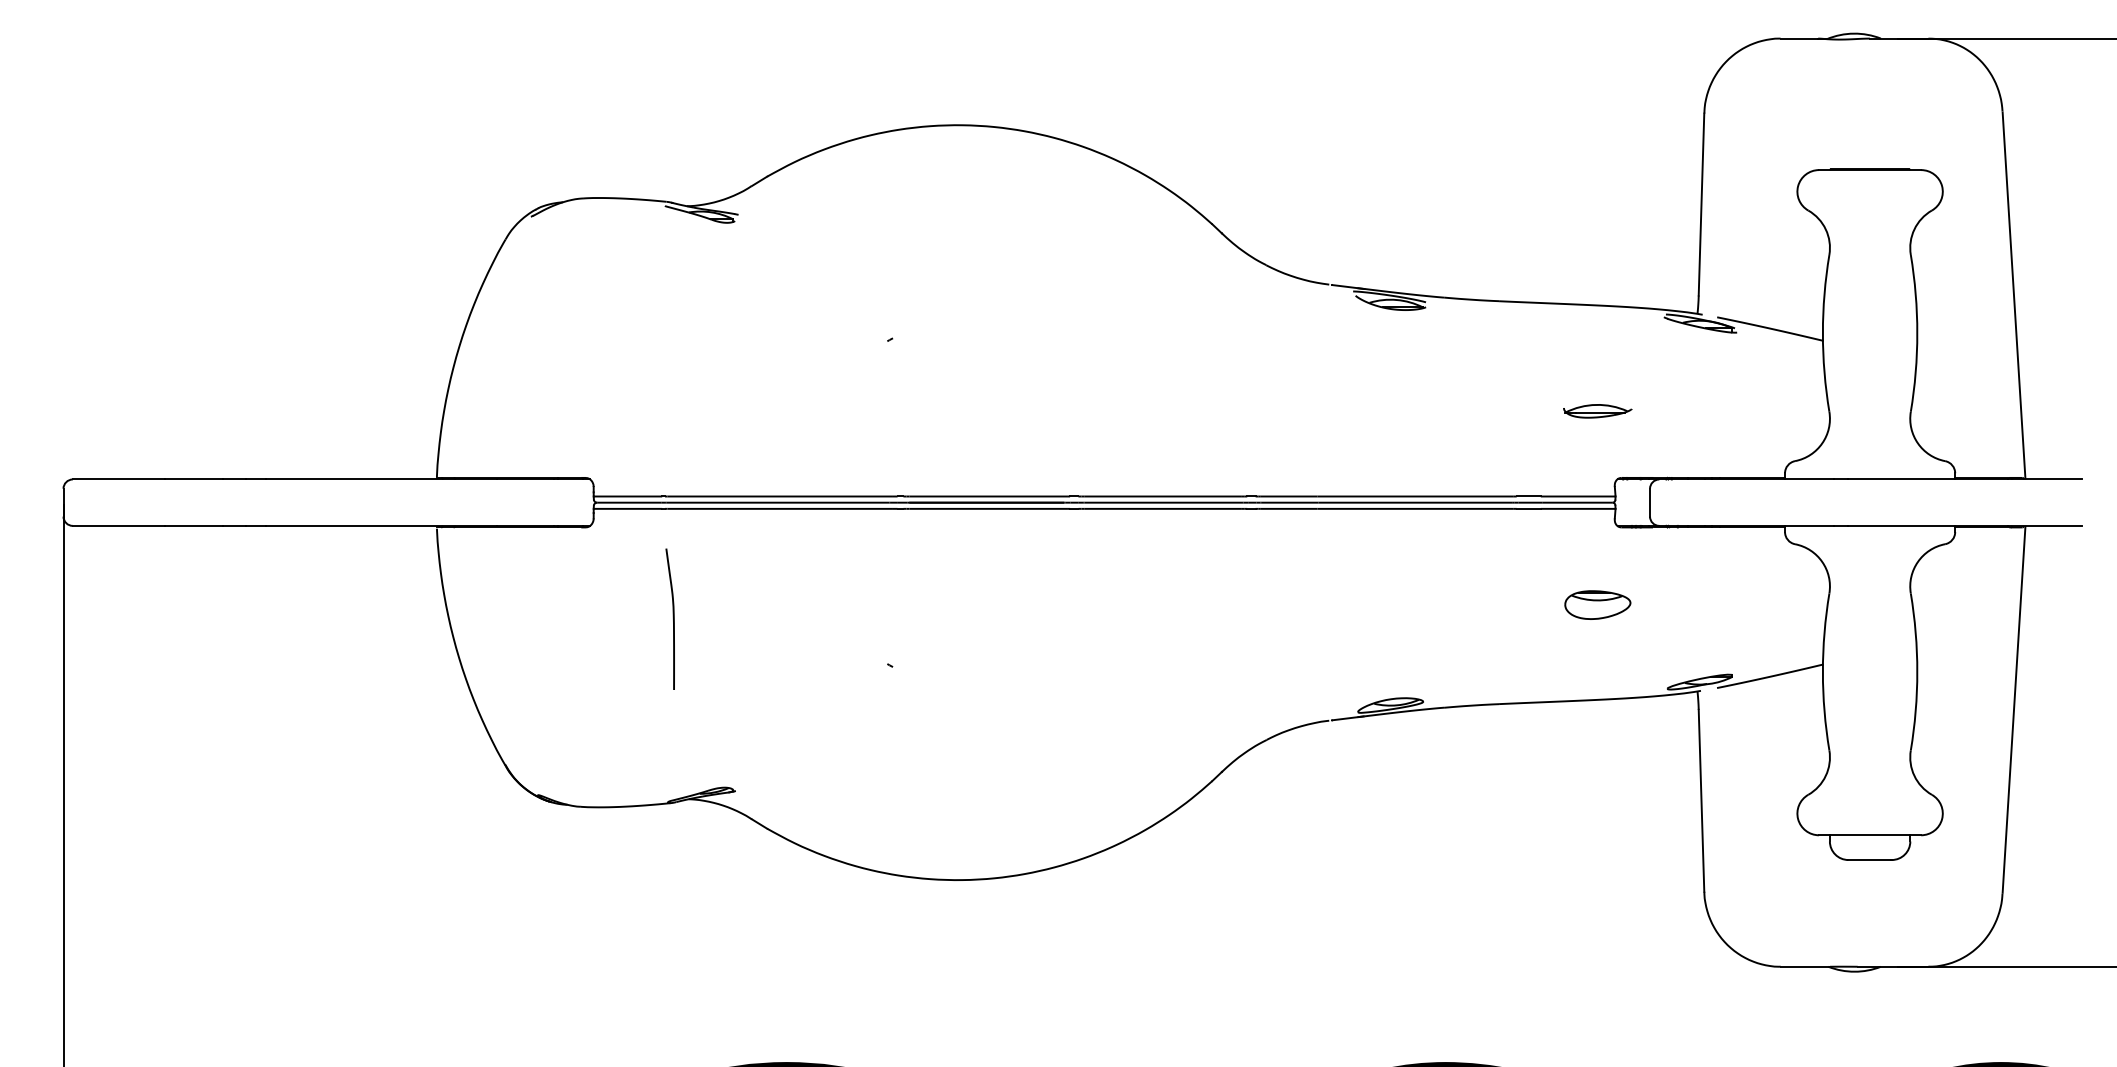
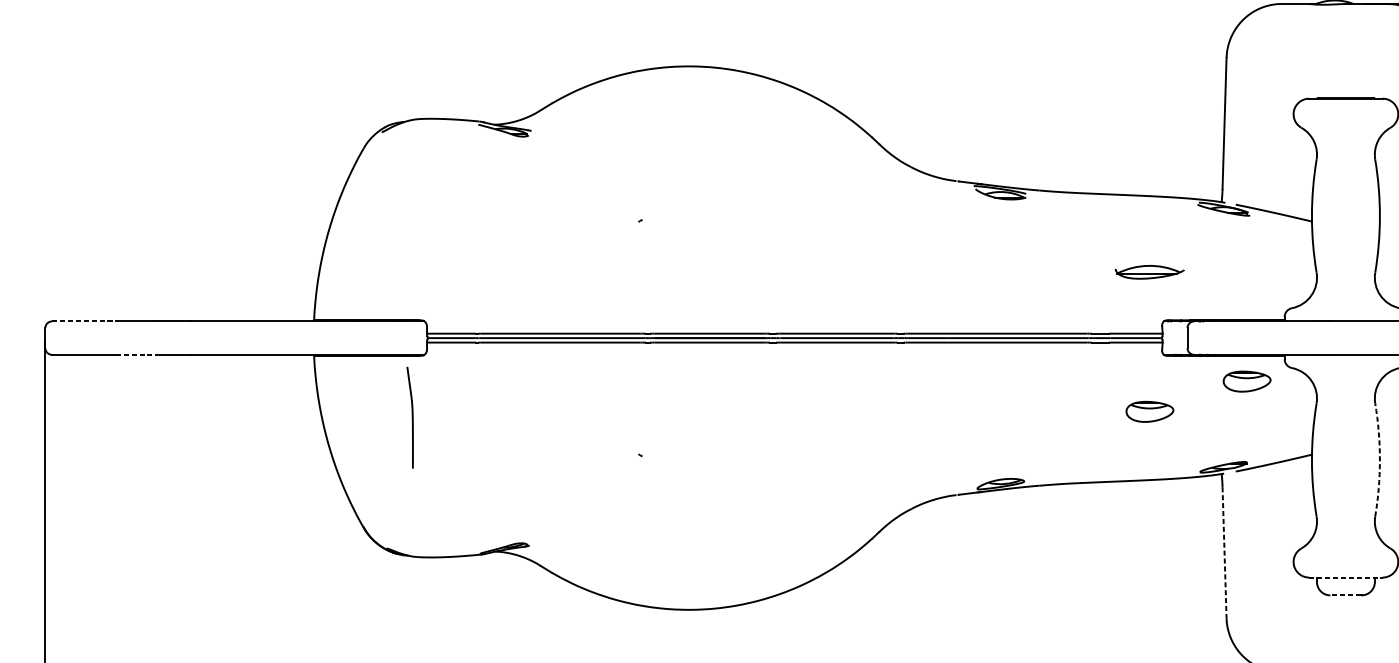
part: (1597, 411) -> (1149, 272), size x1.4
line: (118, 479) -> (84, 321), solid -> dashed
line: (193, 525) -> (138, 354), solid -> dashed
part: (1732, 562) -> (1246, 381), added
curve: (672, 618) -> (411, 417), moved
arc: (1917, 671) -> (1380, 459), solid -> dashed
line: (1701, 800) -> (1224, 552), solid -> dashed
line: (1870, 835) -> (1346, 577), solid -> dashed
line: (1869, 860) -> (1345, 595), solid -> dashed

